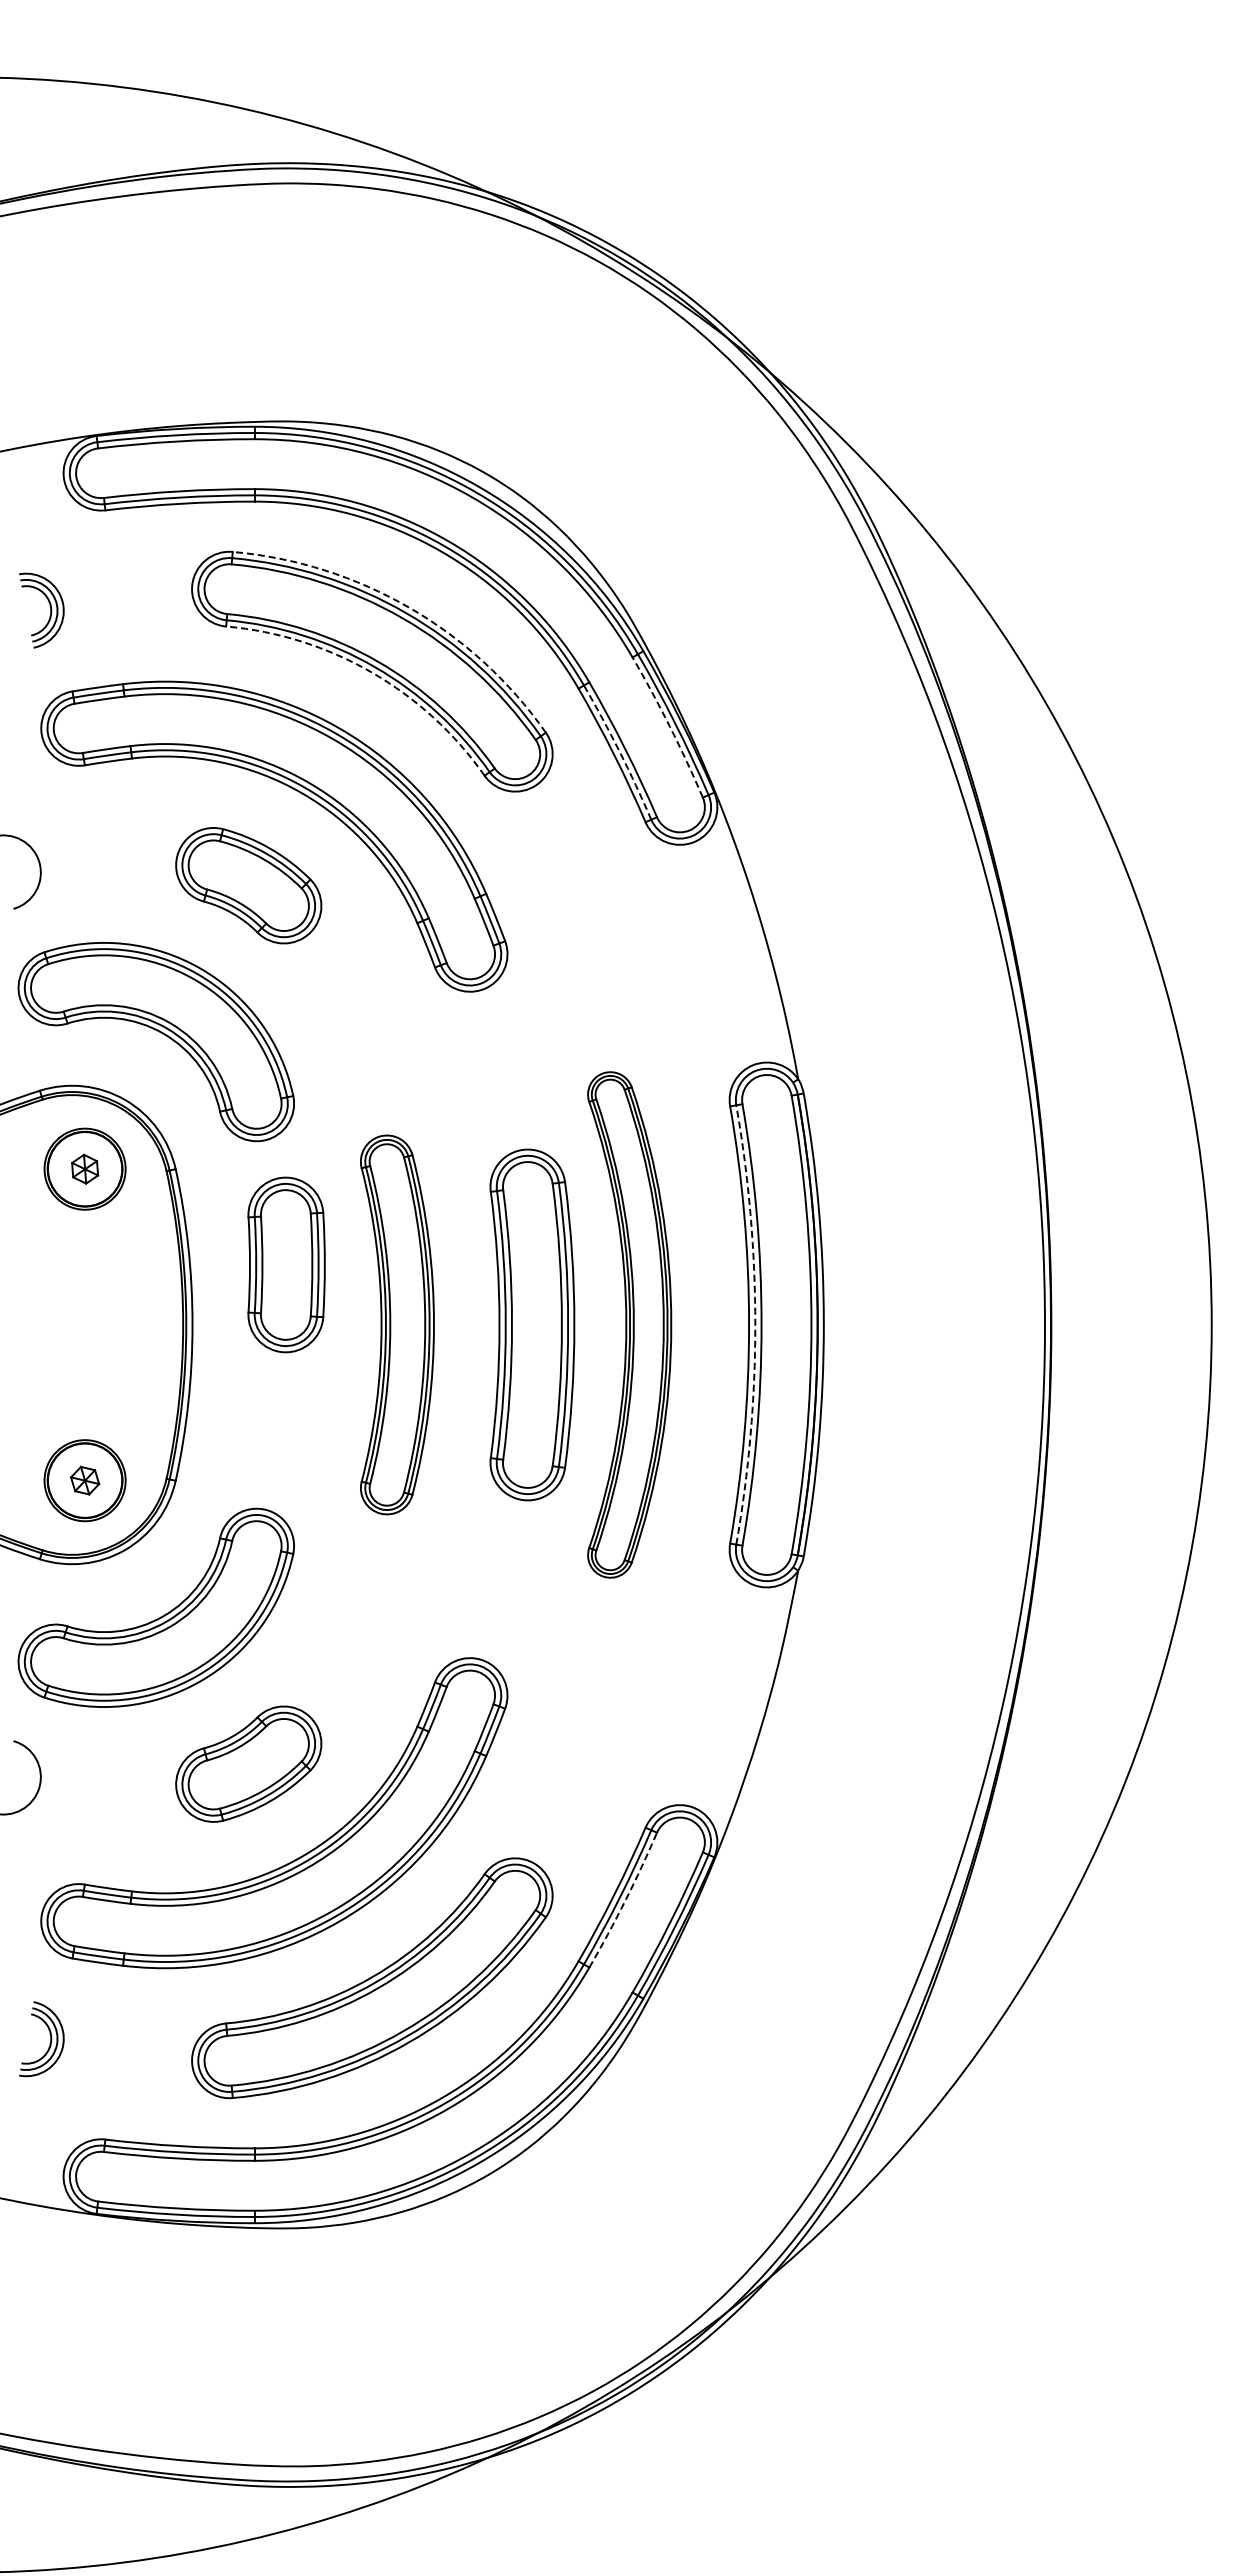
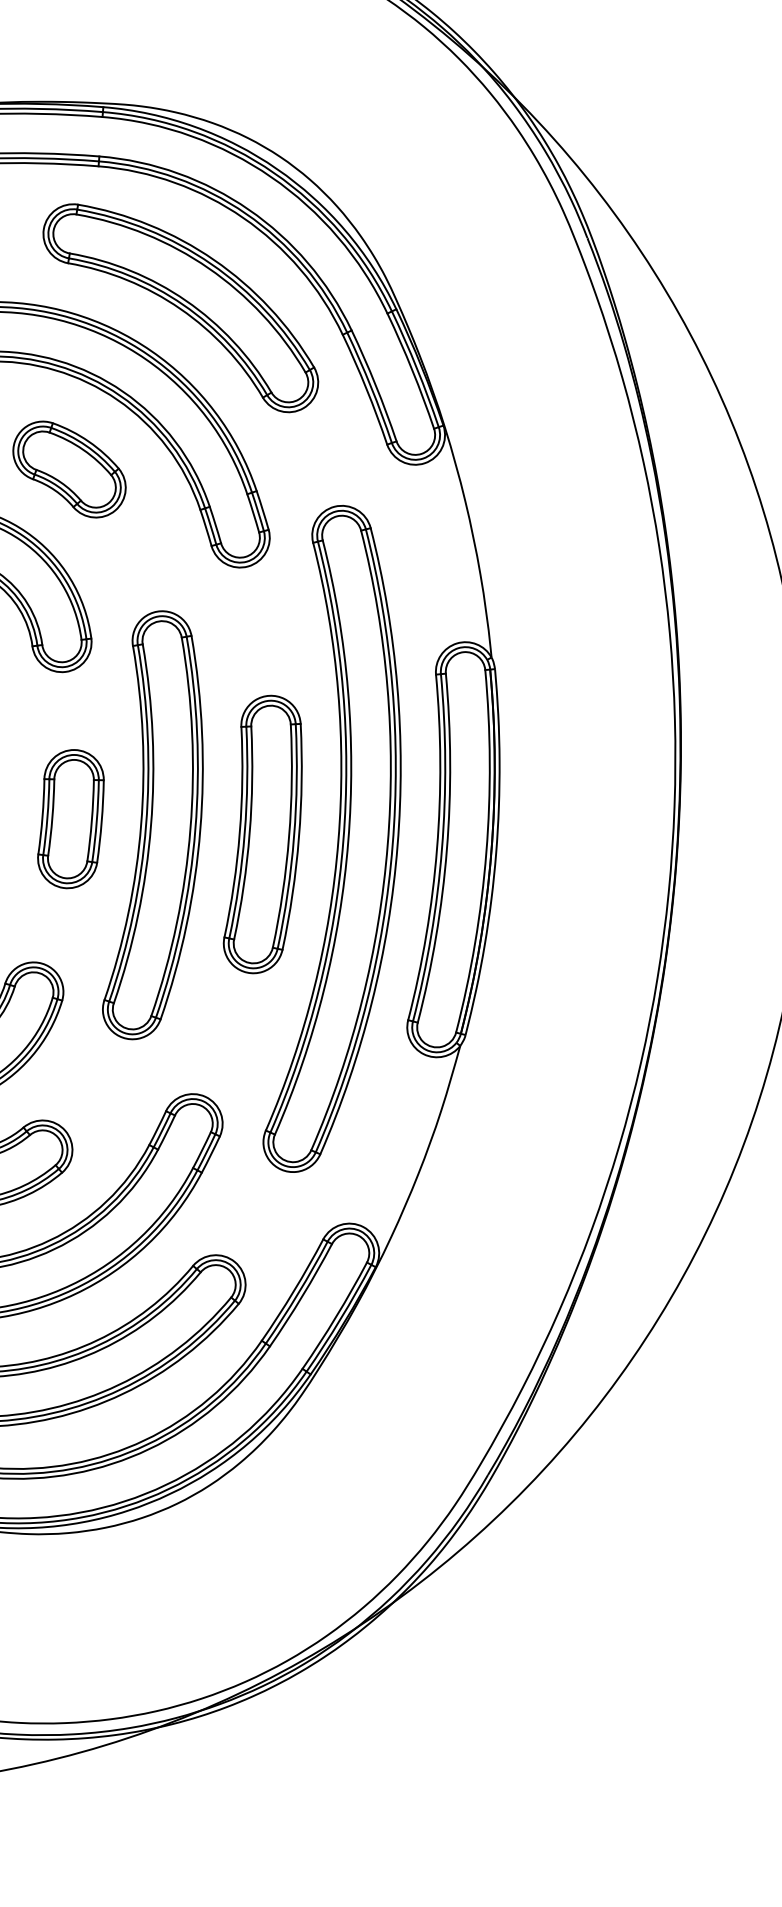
arc: (409, 607) -> (214, 259), dashed -> solid
arc: (371, 672) -> (180, 308), dashed -> solid
arc: (669, 726) -> (412, 370), dashed -> solid
arc: (619, 751) -> (371, 387), dashed -> solid
part: (286, 1264) -> (71, 818), moved
part: (397, 1324) -> (159, 825), size x1.43
part: (629, 1324) -> (342, 840), size x1.67
arc: (755, 1324) -> (442, 848), dashed -> solid
arc: (625, 1901) -> (302, 1296), dashed -> solid

